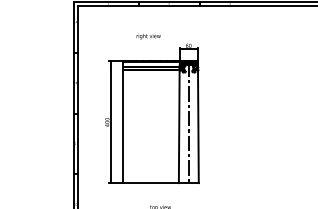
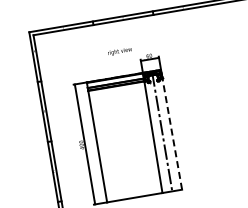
text: (148, 36) -> (119, 51), moved
line: (198, 126) -> (172, 133), solid -> dashed

